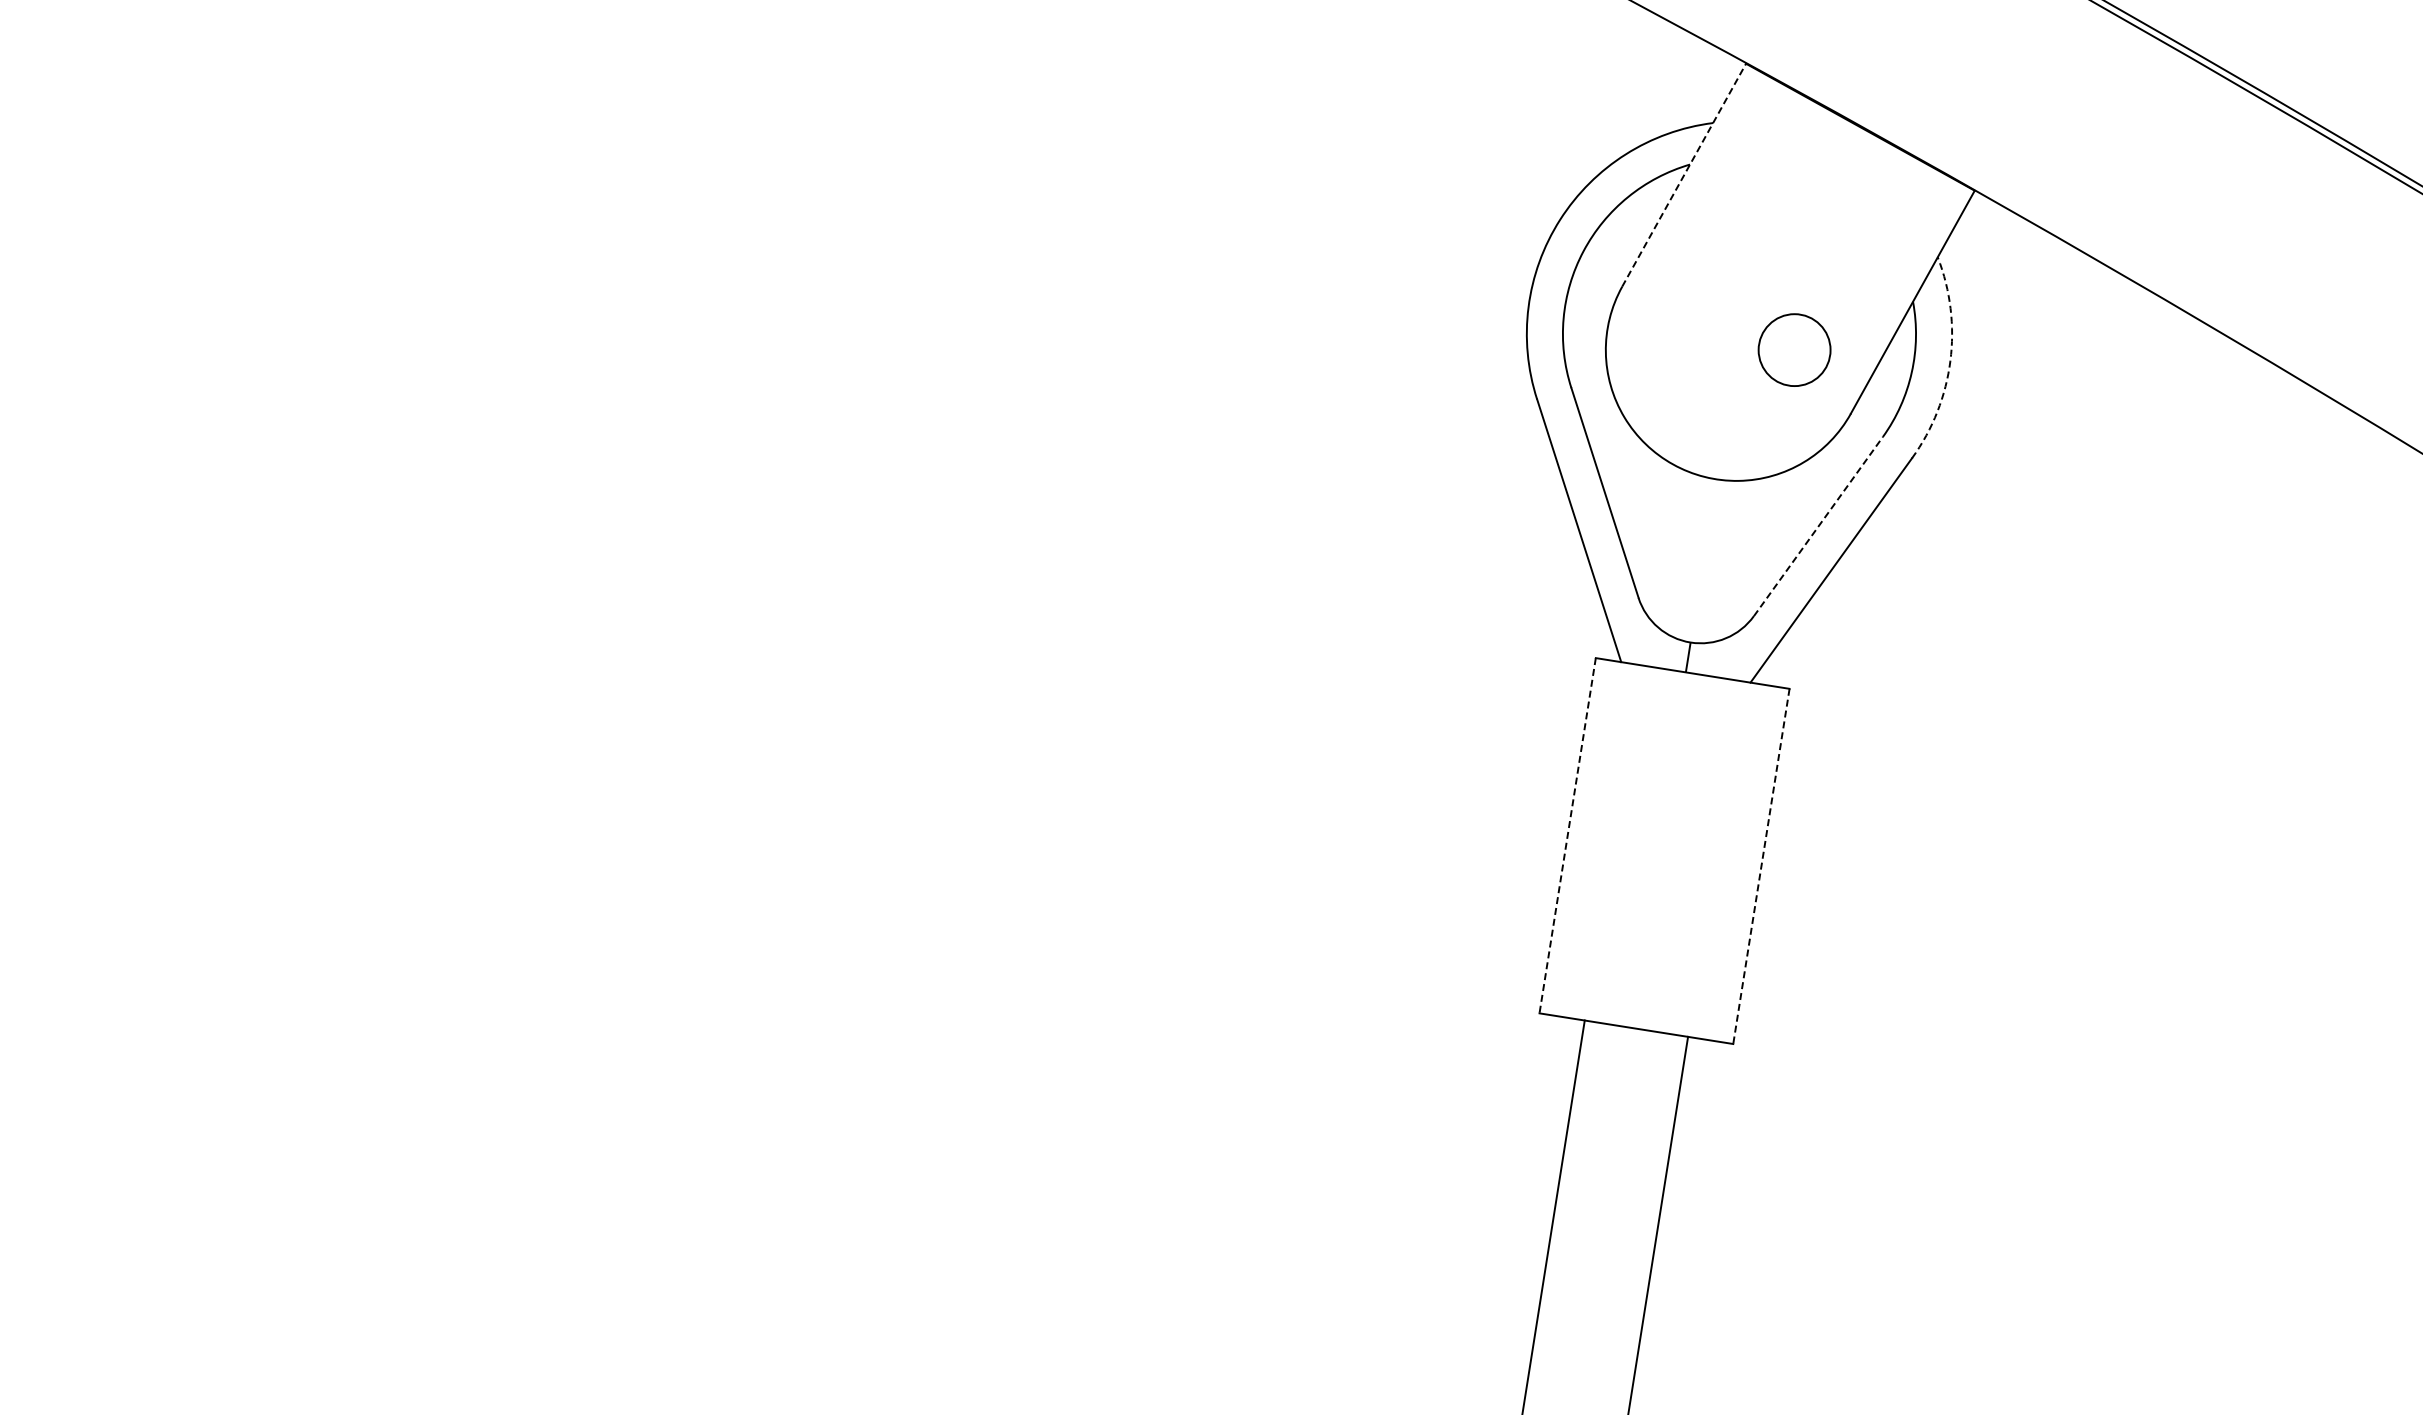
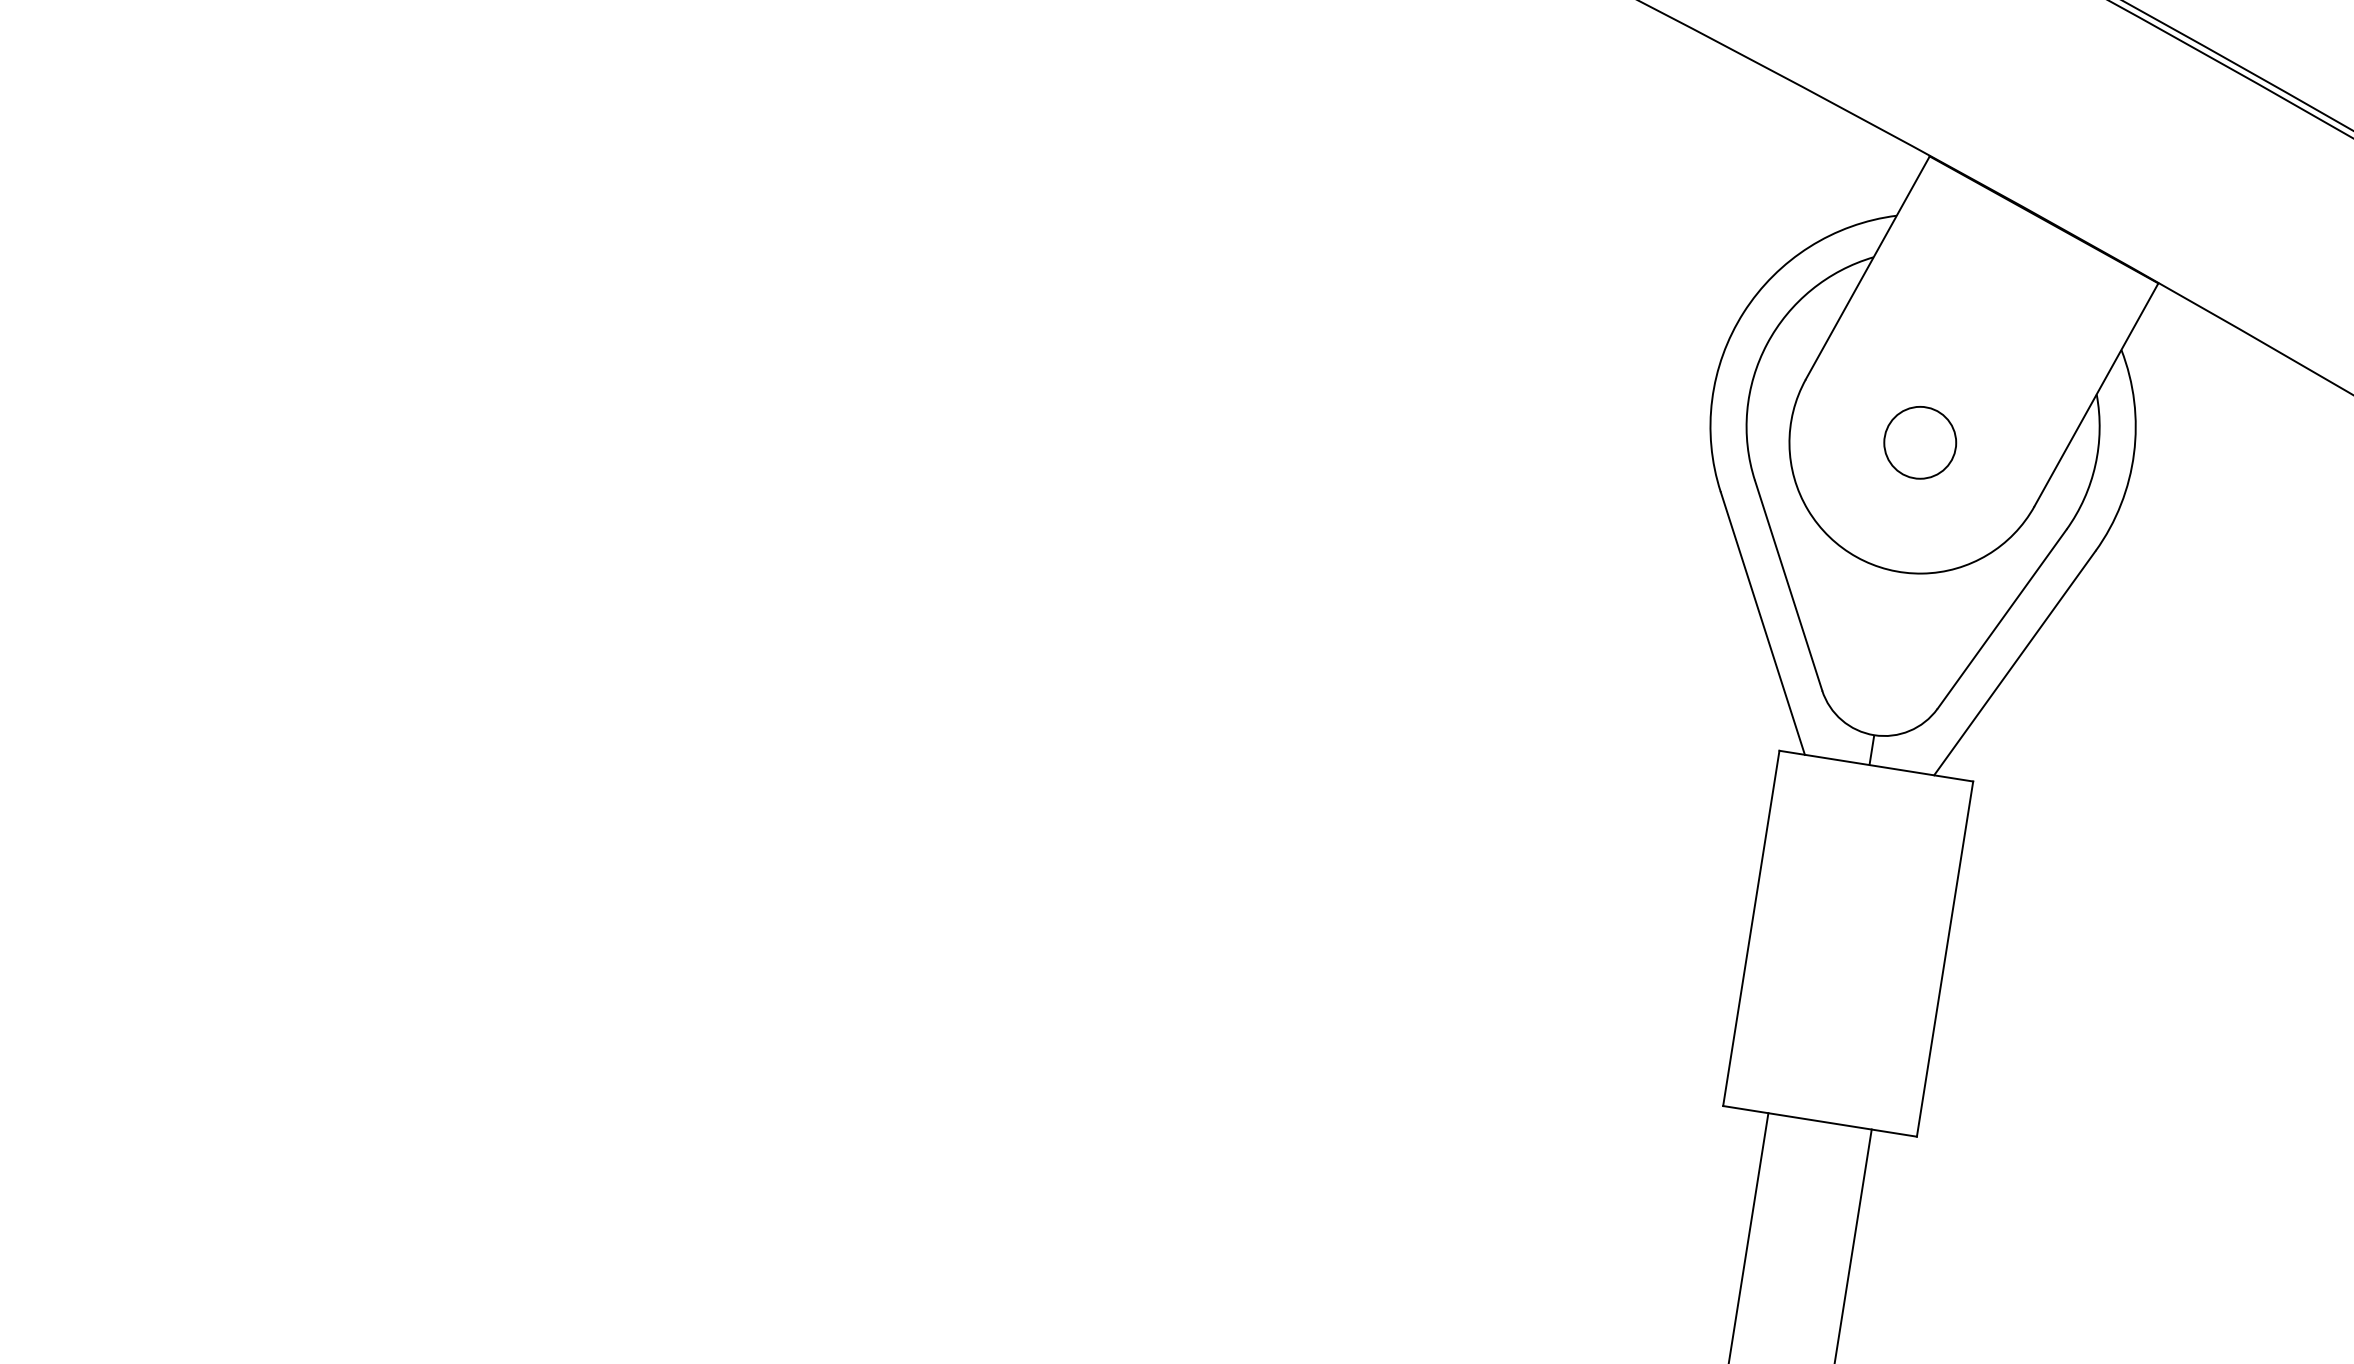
line: (1684, 174) -> (1868, 267), dashed -> solid
circle: (1794, 349) -> (1920, 442), moved
arc: (1950, 361) -> (2134, 454), dashed -> solid
line: (1818, 526) -> (2002, 619), dashed -> solid
line: (1567, 835) -> (1751, 928), dashed -> solid
line: (1761, 866) -> (1945, 959), dashed -> solid

